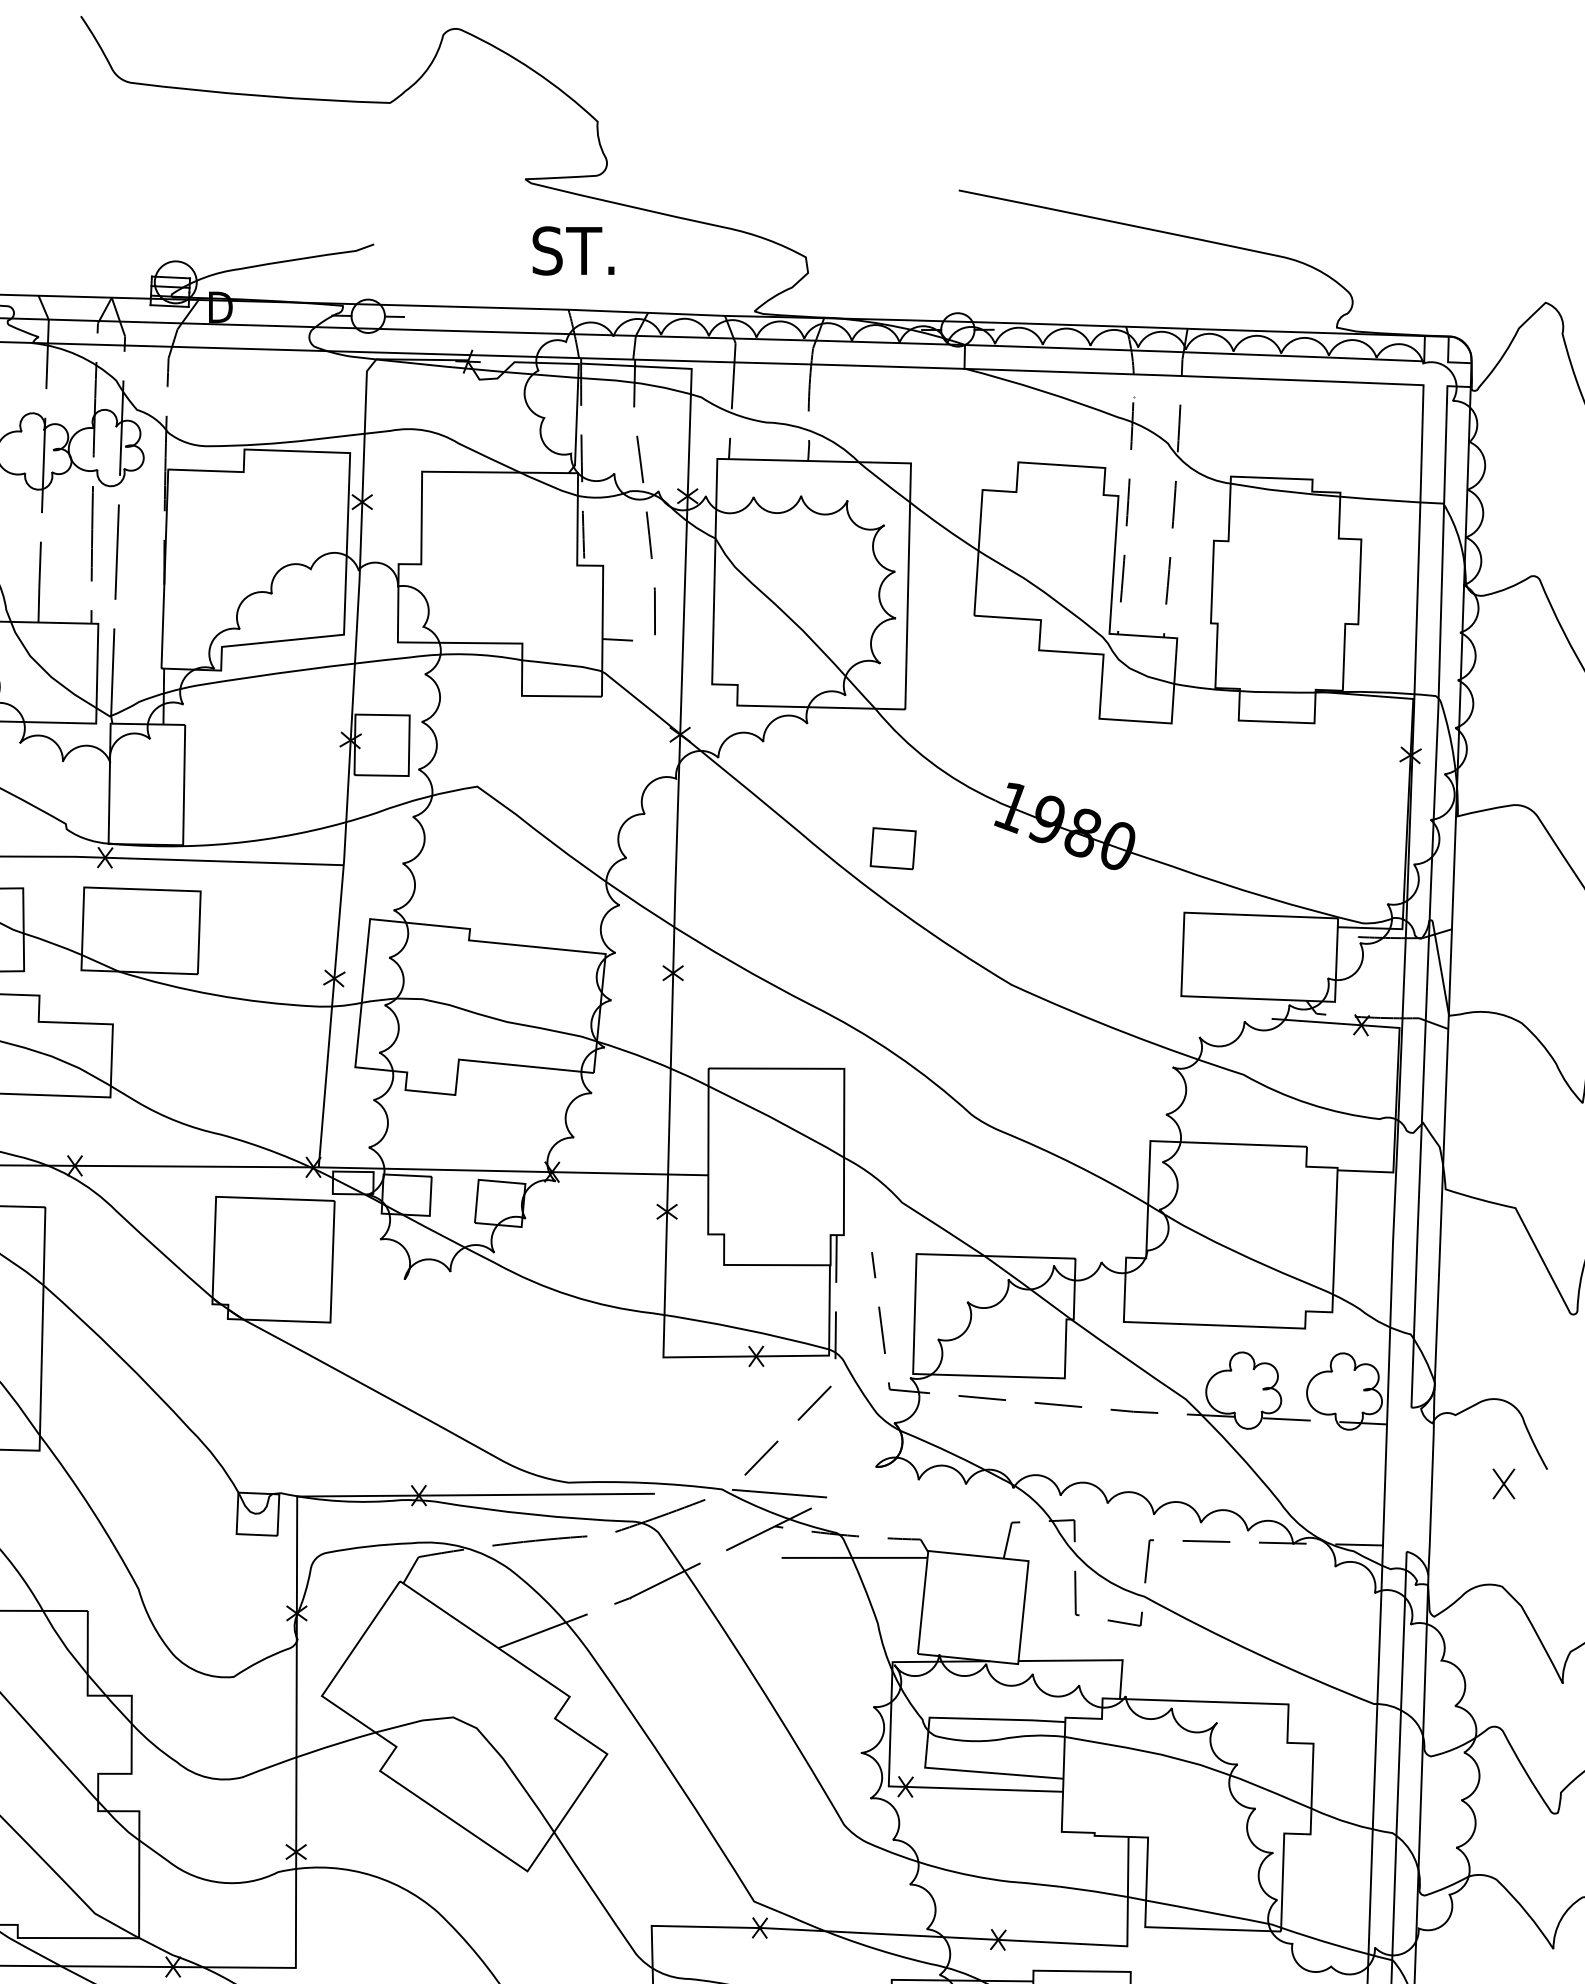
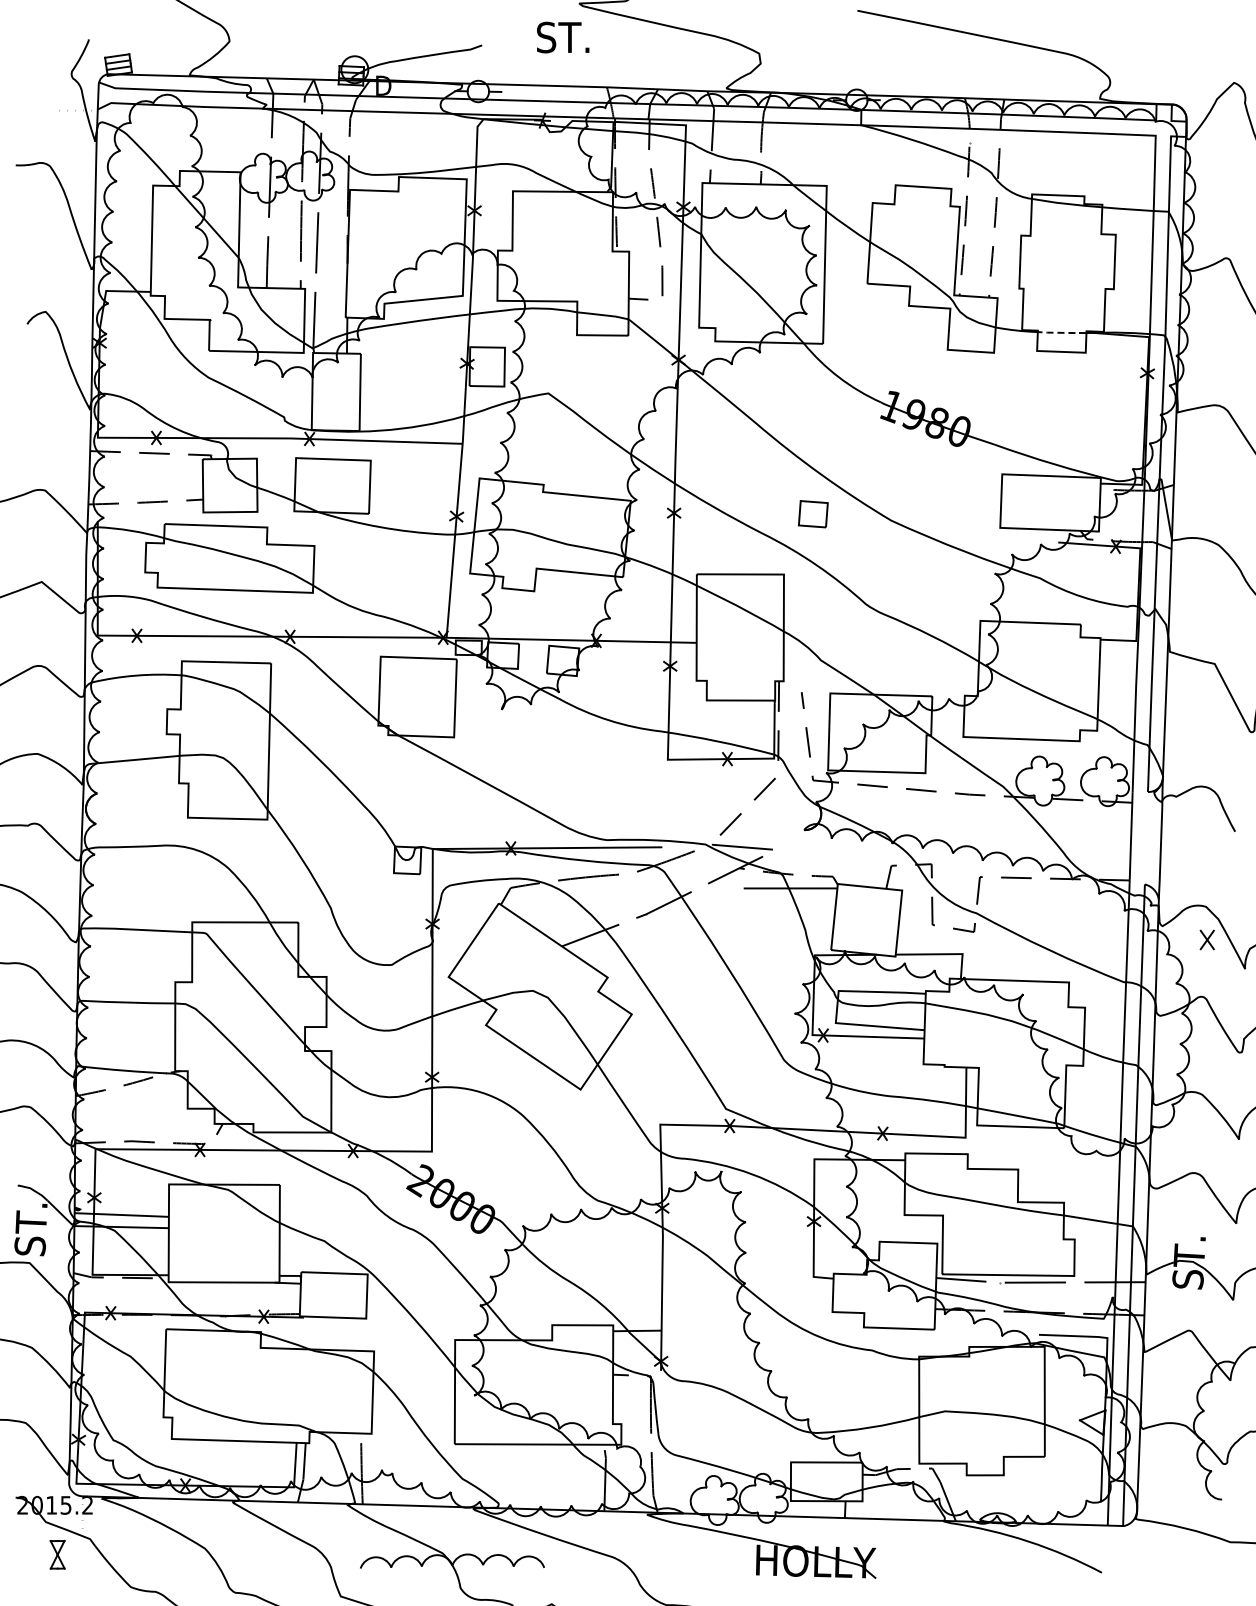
text: (574, 250) -> (563, 37), moved
line: (1278, 691) -> (1062, 332), solid -> dashed
part: (893, 849) -> (813, 514), moved
part: (1502, 1483) -> (1206, 939), moved

